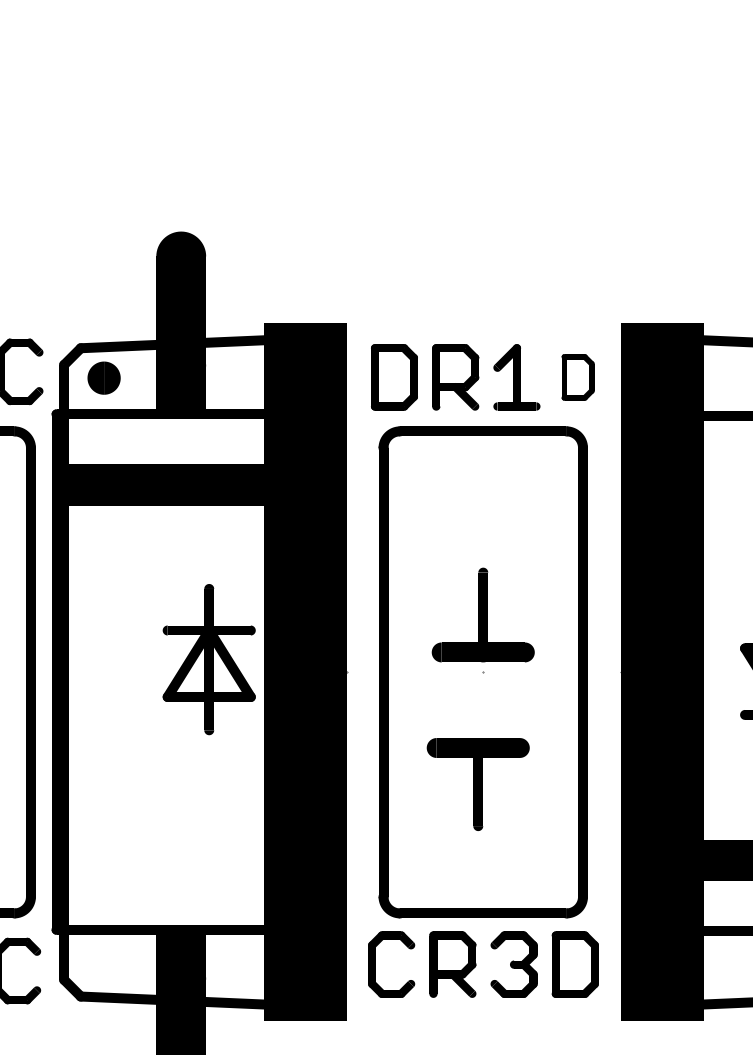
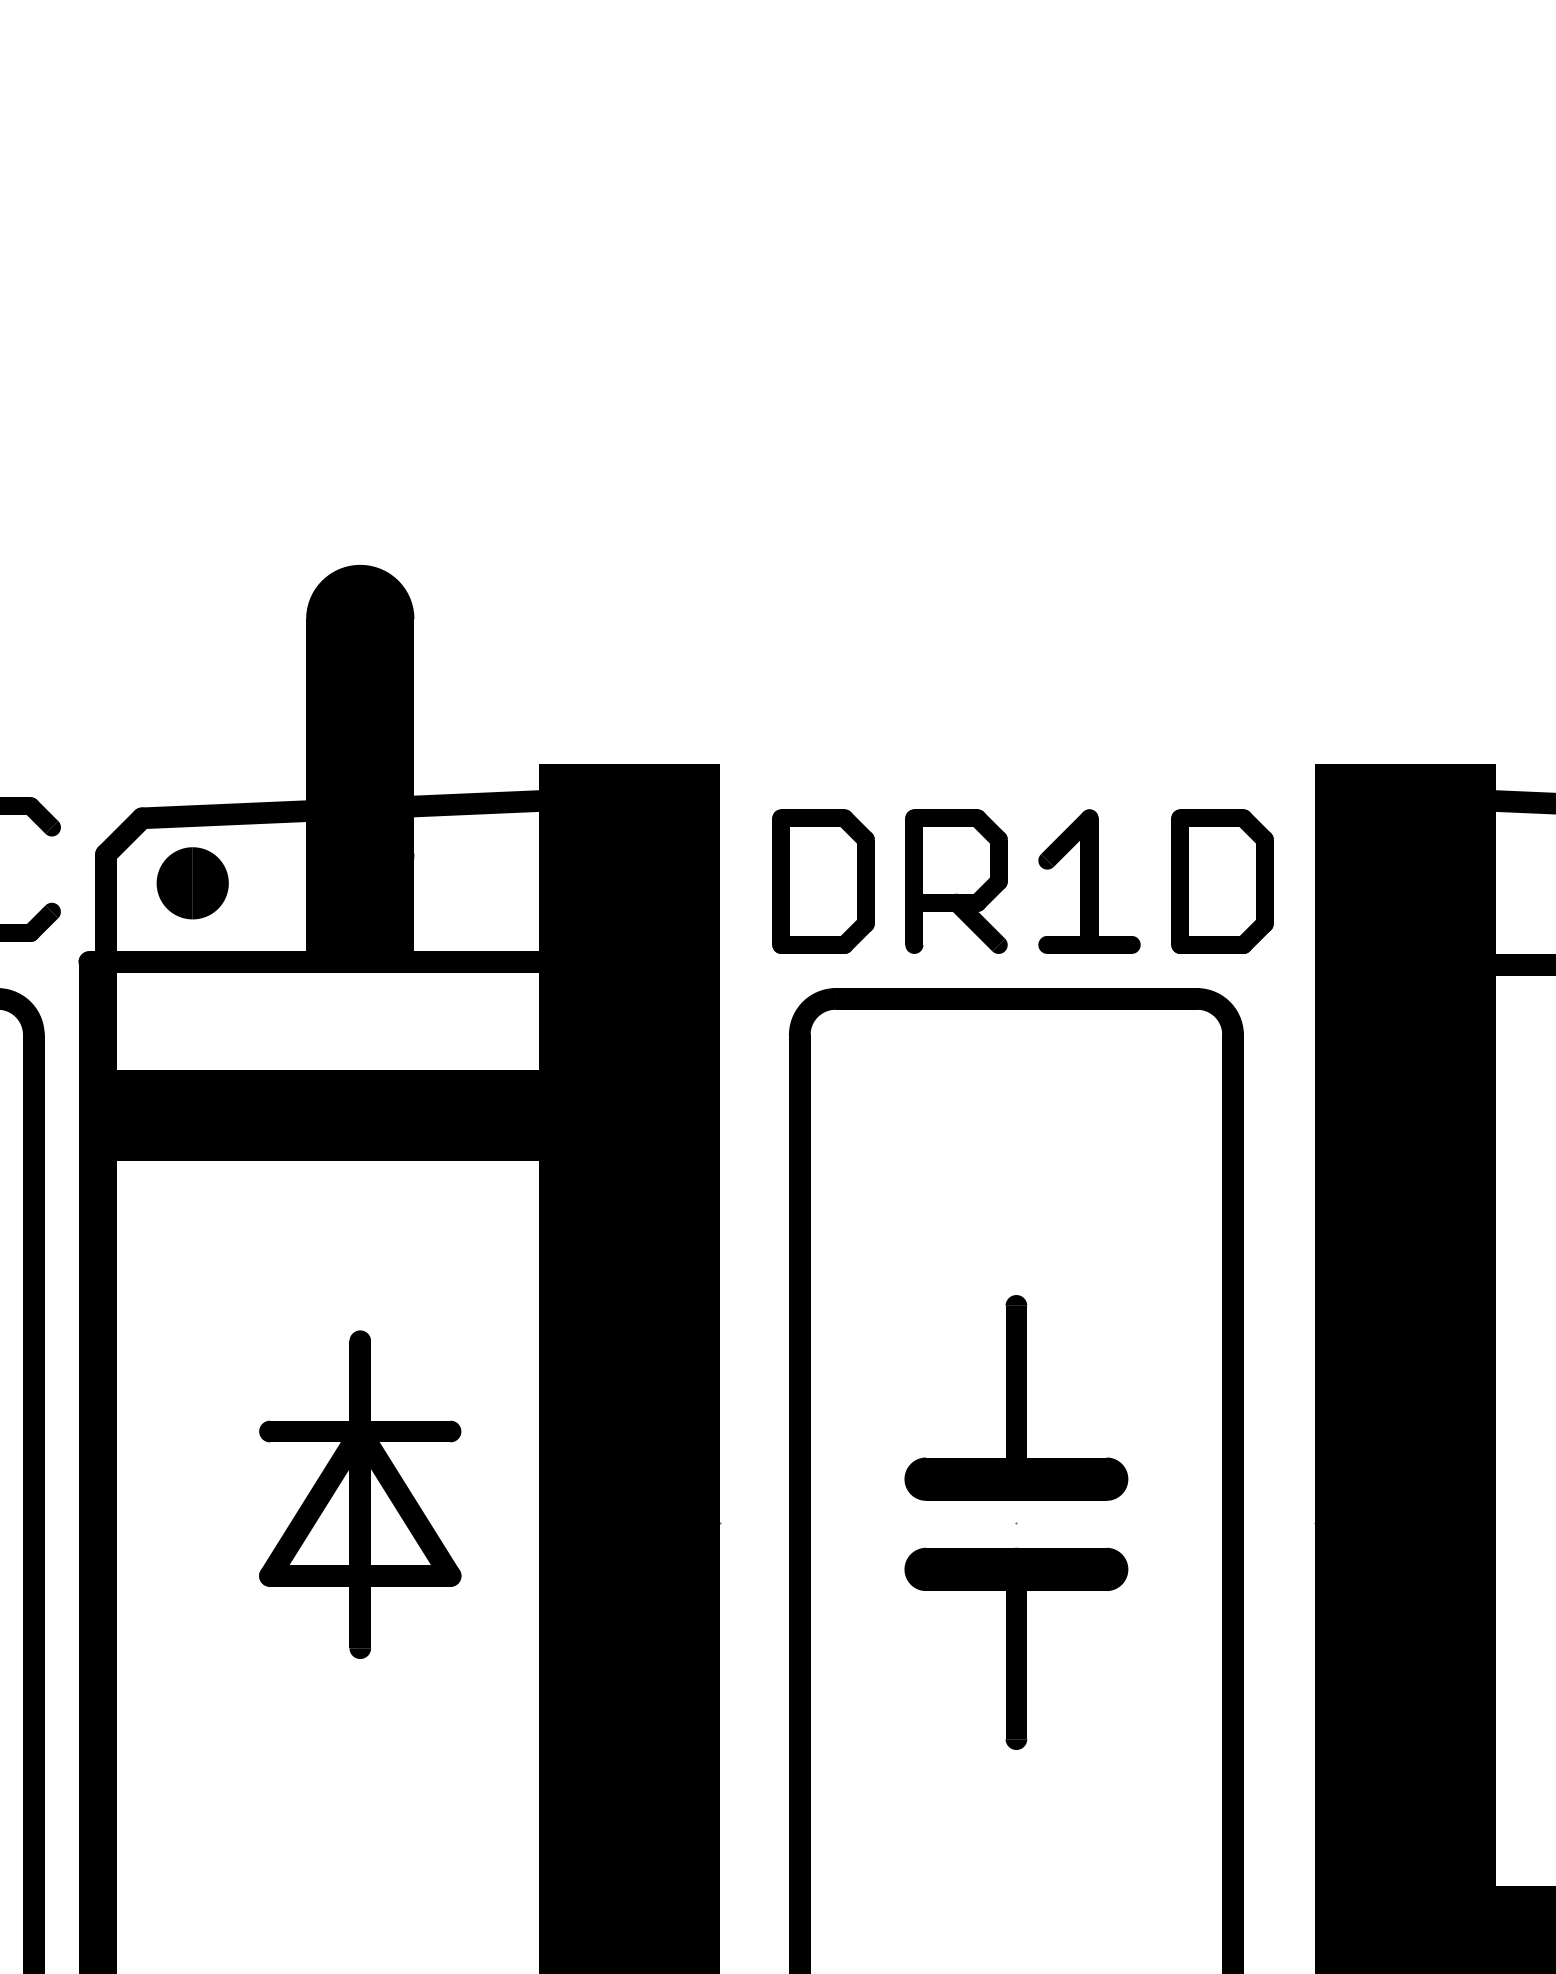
part: (577, 377) -> (1221, 881), size x1.43
part: (208, 659) -> (358, 1494), moved
part: (477, 784) -> (1014, 1648), moved

